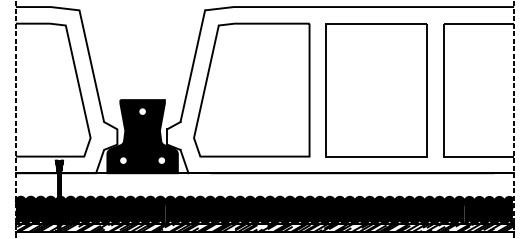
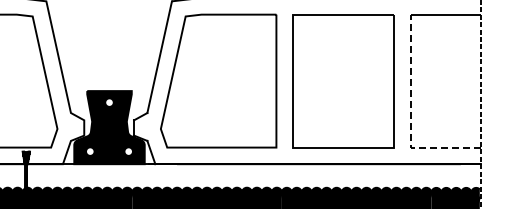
line: (443, 125) -> (410, 116), solid -> dashed

